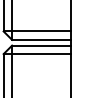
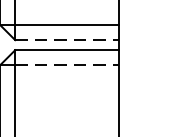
line: (42, 39) -> (69, 39), solid -> dashed
line: (42, 54) -> (69, 65), solid -> dashed

